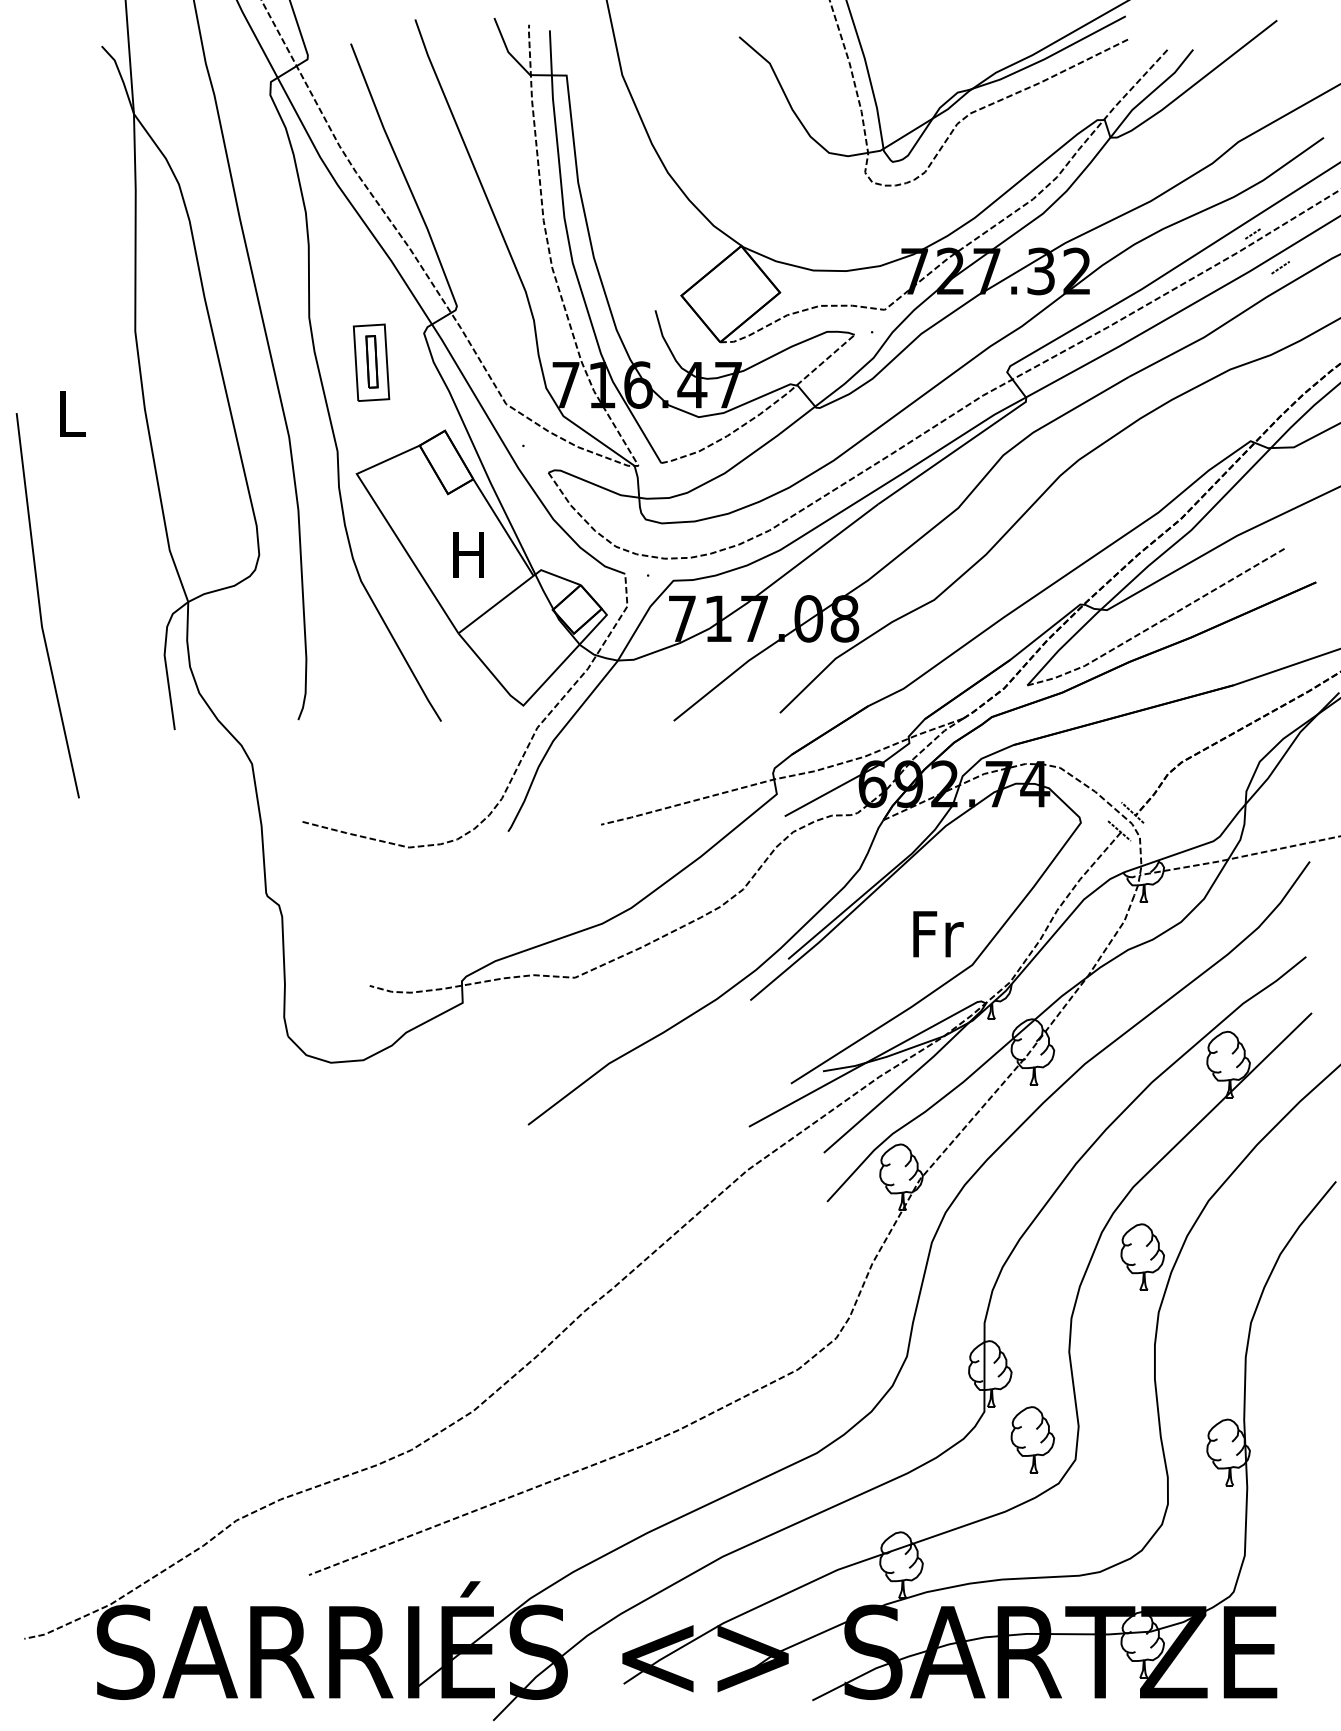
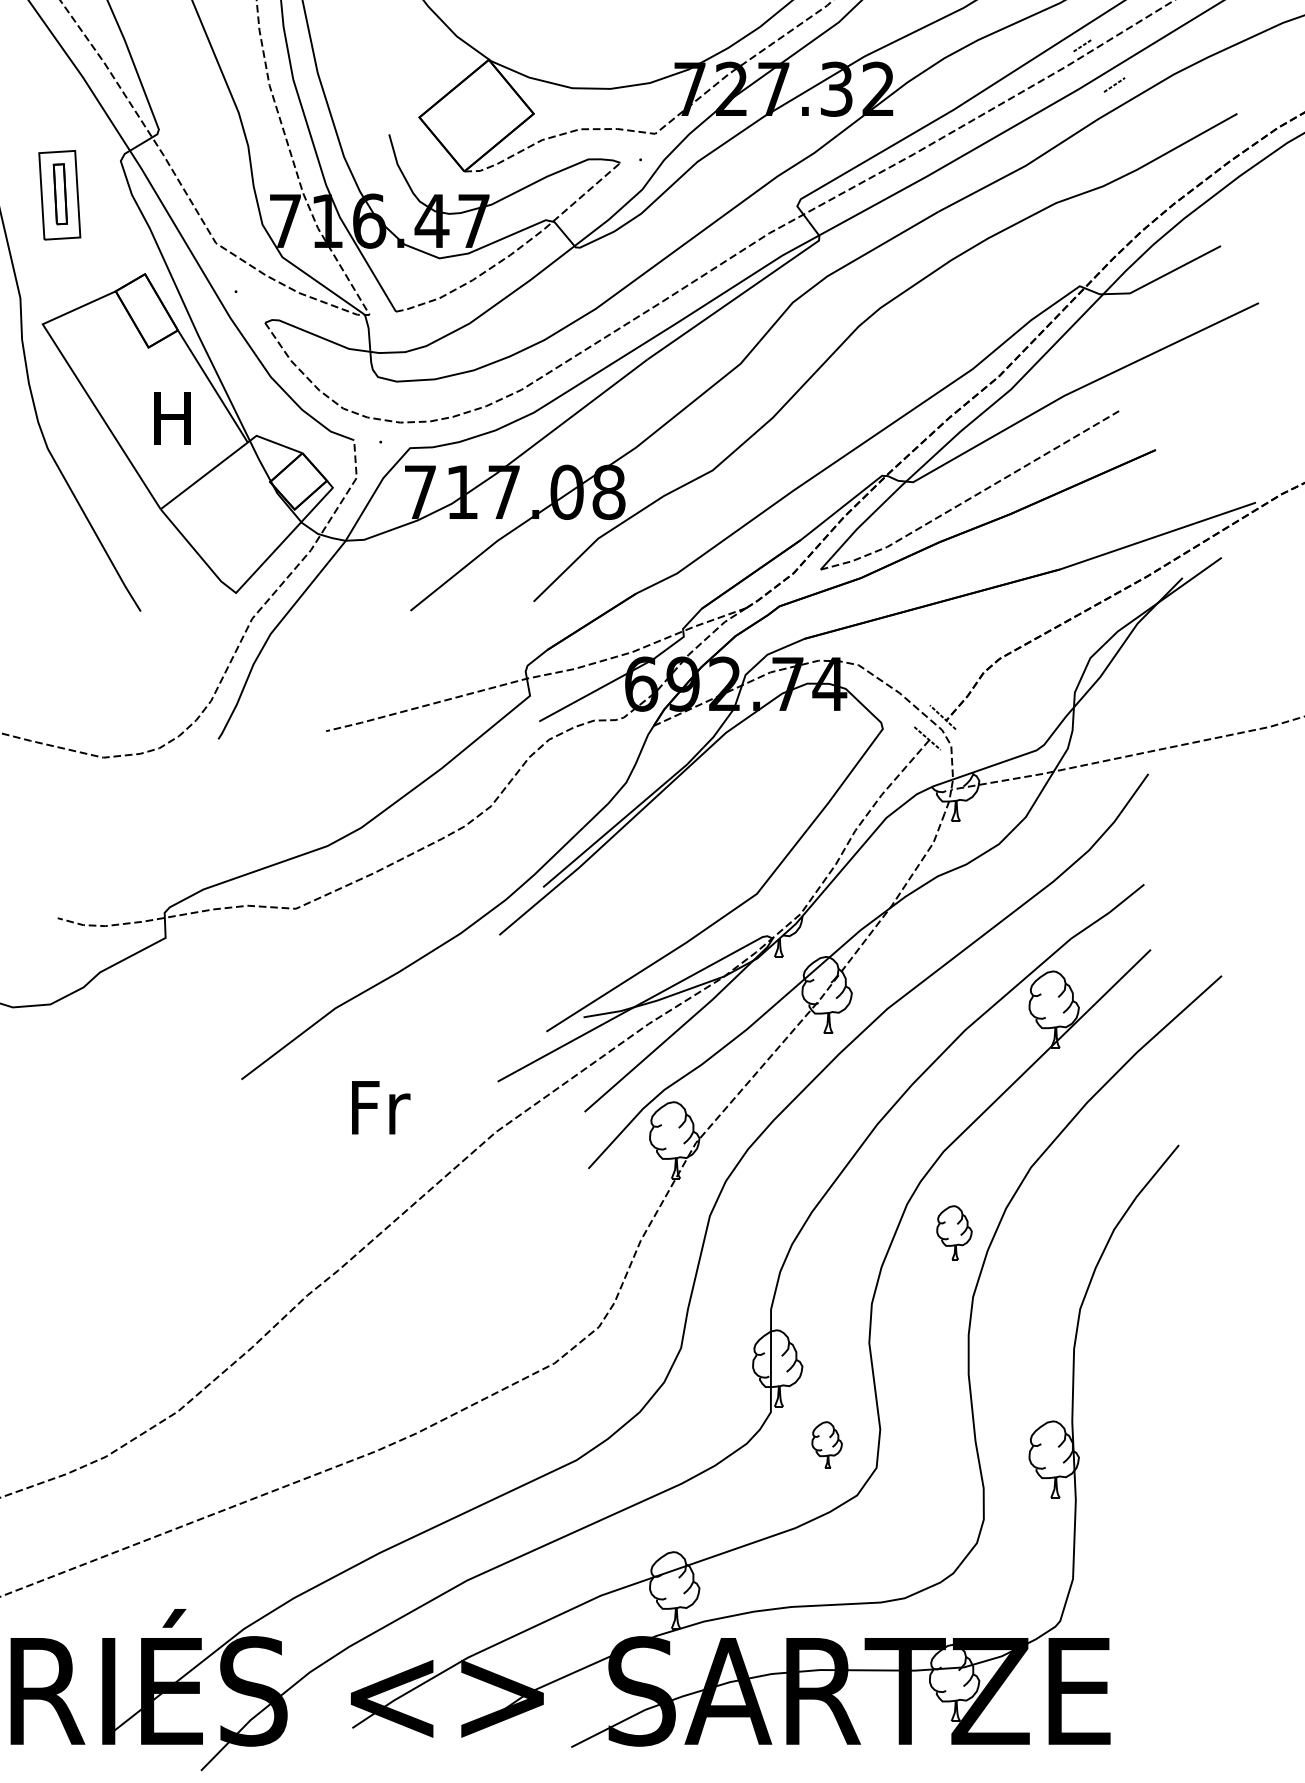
text: (938, 934) -> (381, 1108), moved
part: (1142, 1256) -> (954, 1232), size x0.7
part: (1032, 1439) -> (826, 1444), size x0.6

